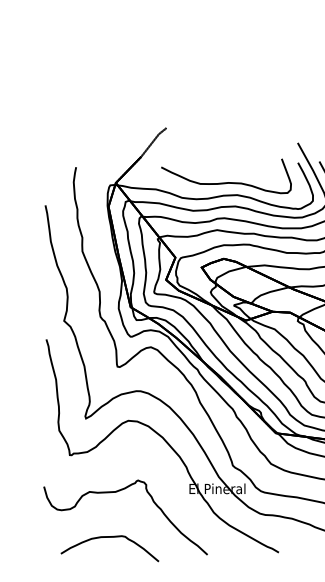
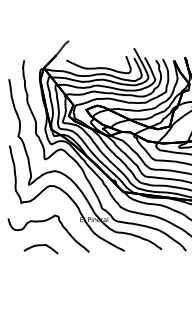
part: (108, 549) -> (40, 249), size x0.7

